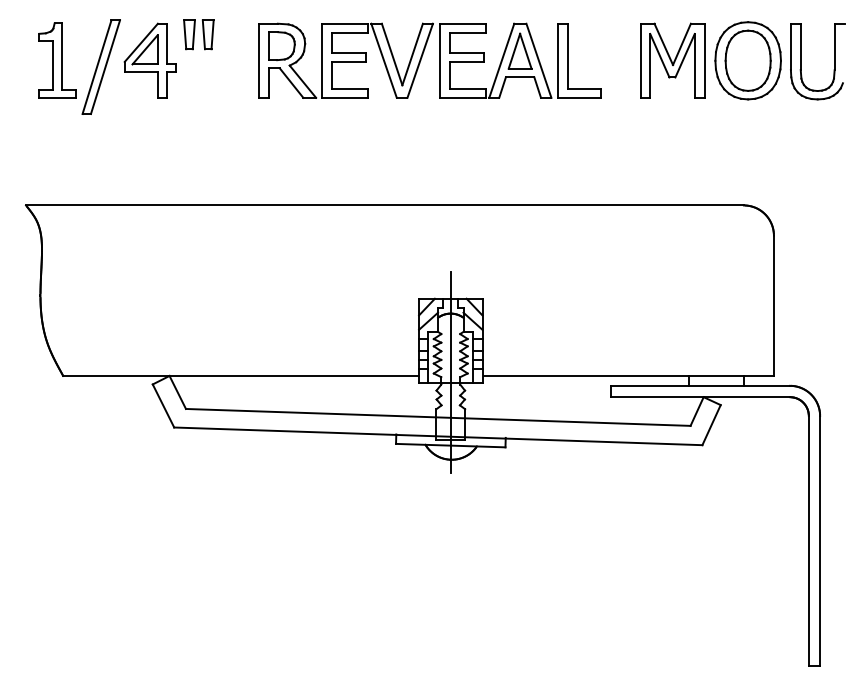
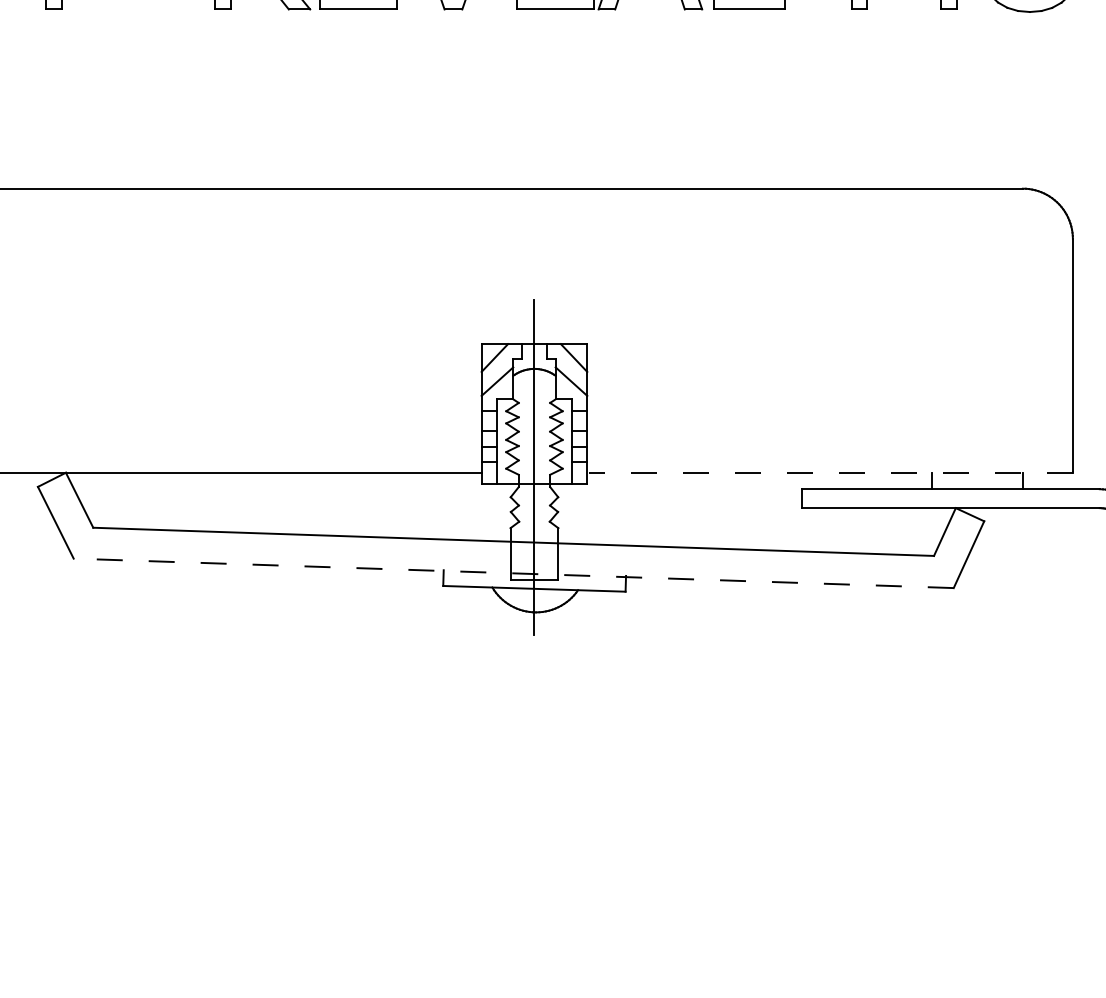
line: (628, 375) -> (830, 471), solid -> dashed
line: (437, 436) -> (512, 573), solid -> dashed

